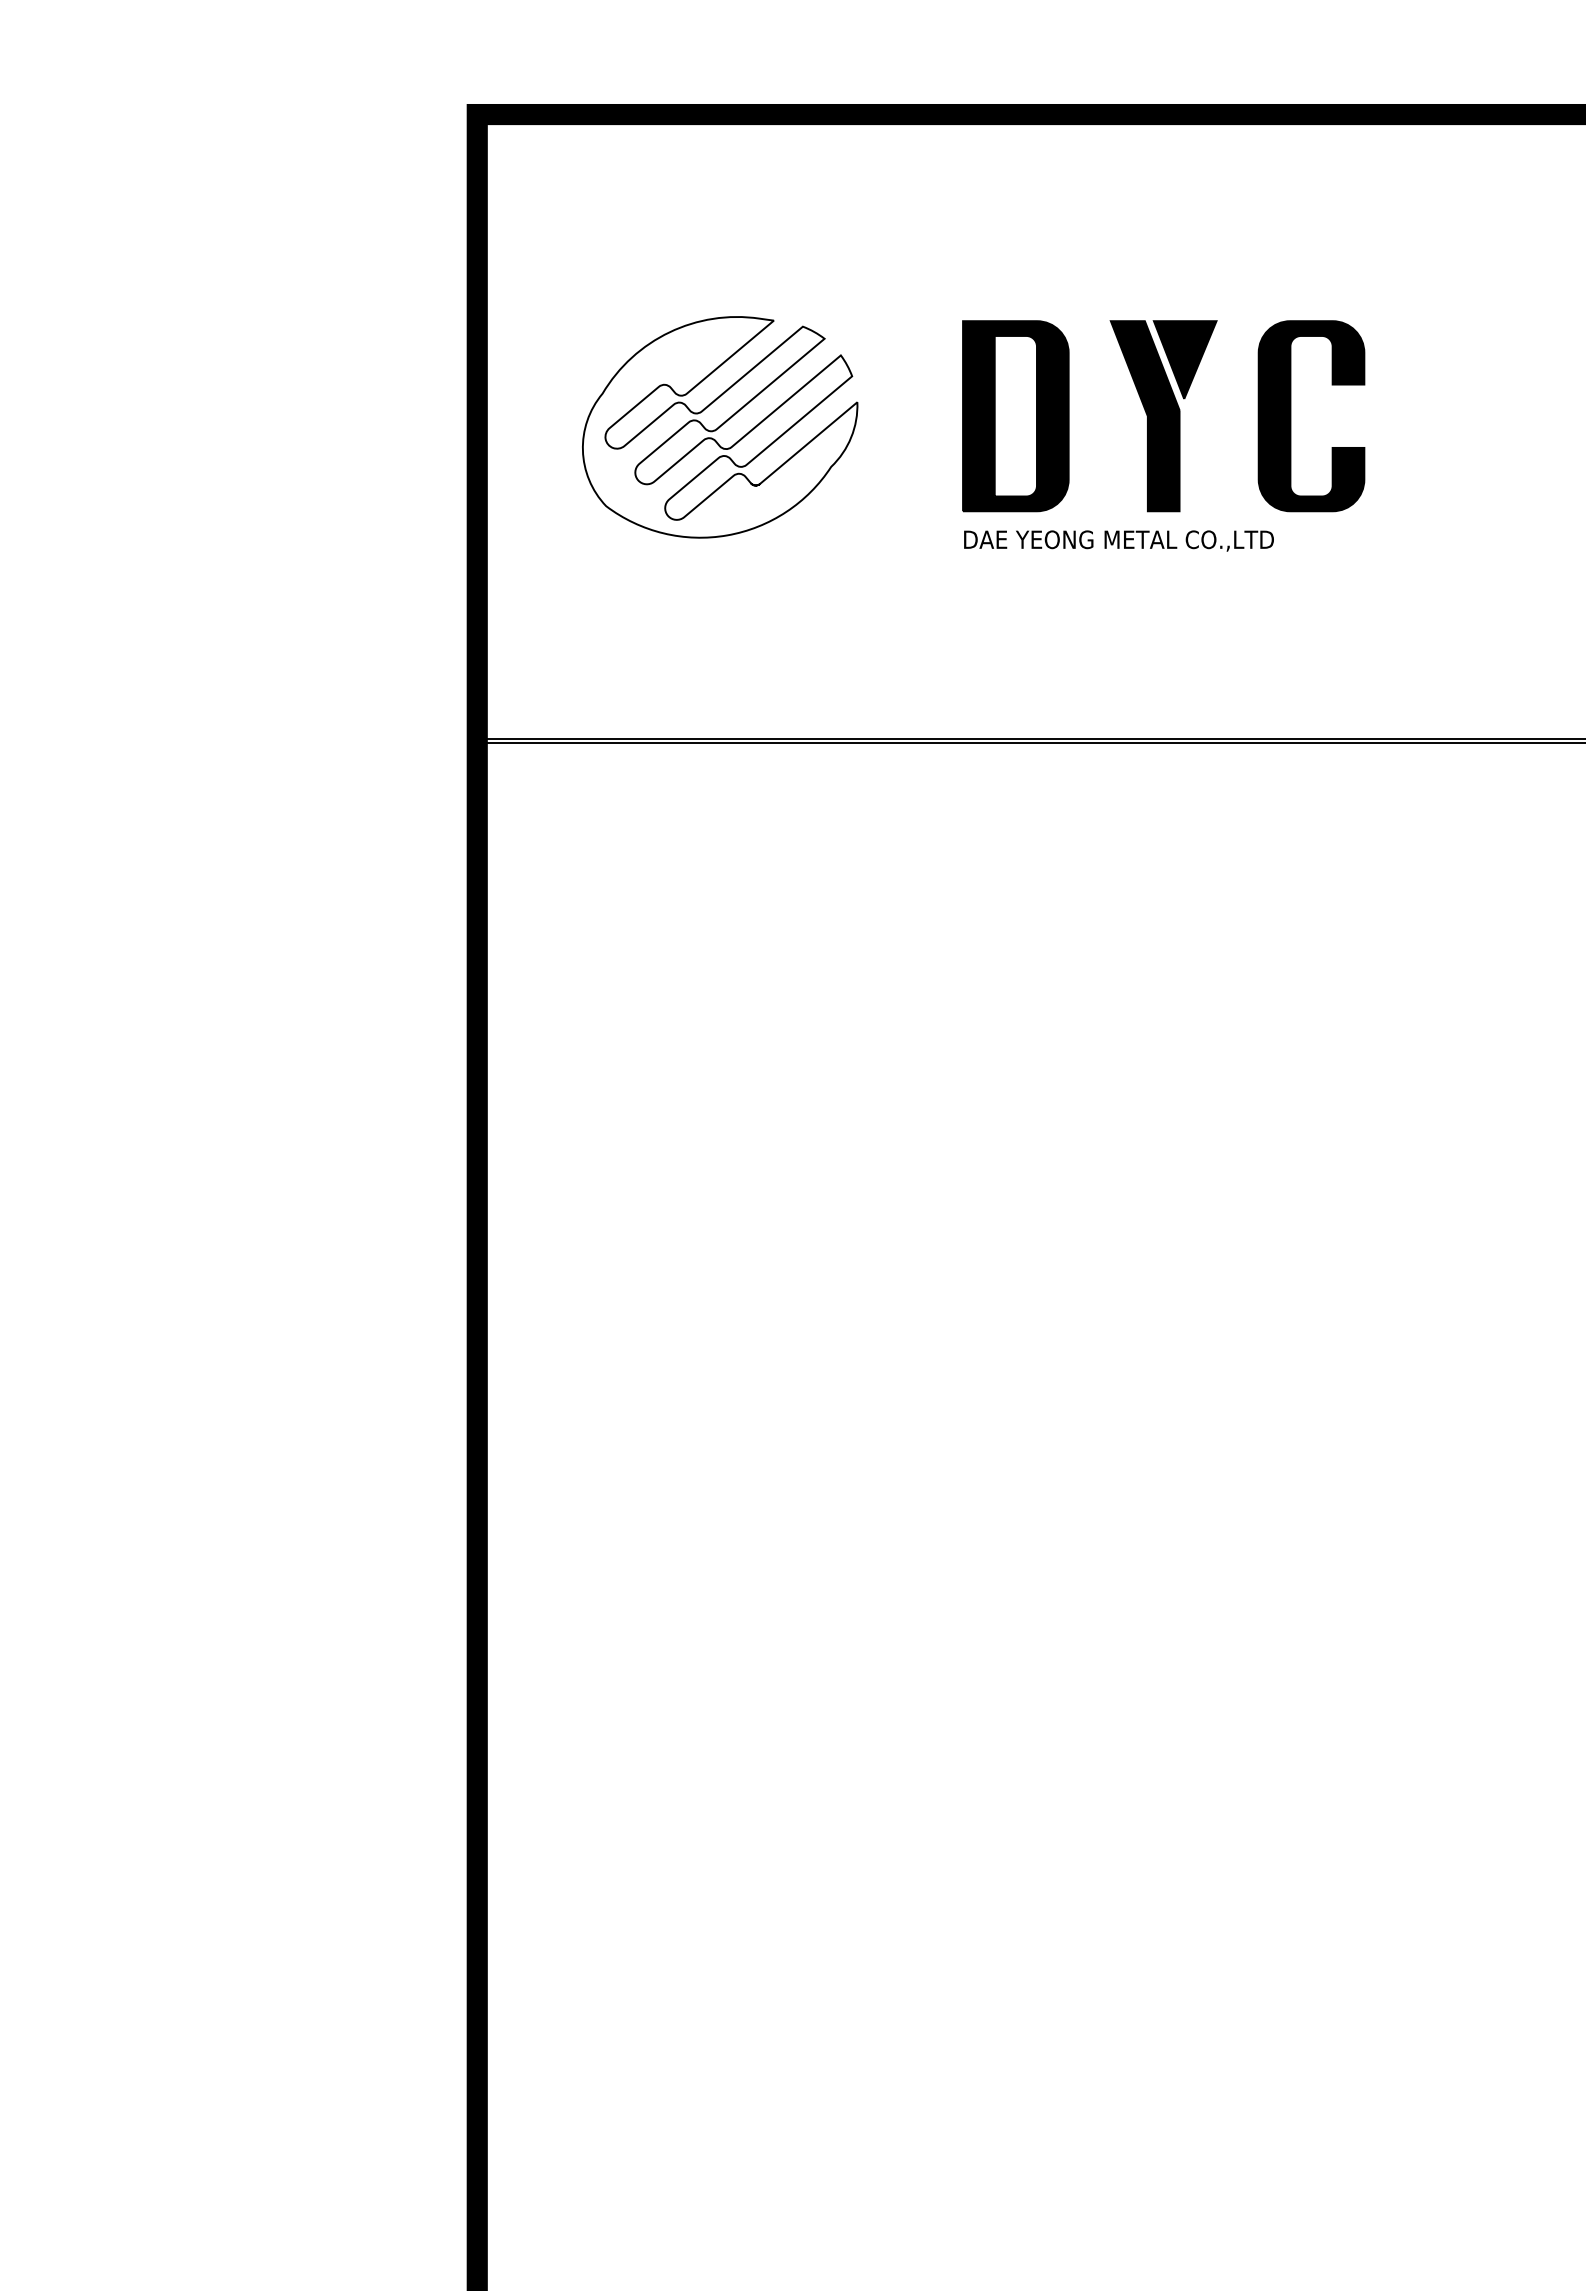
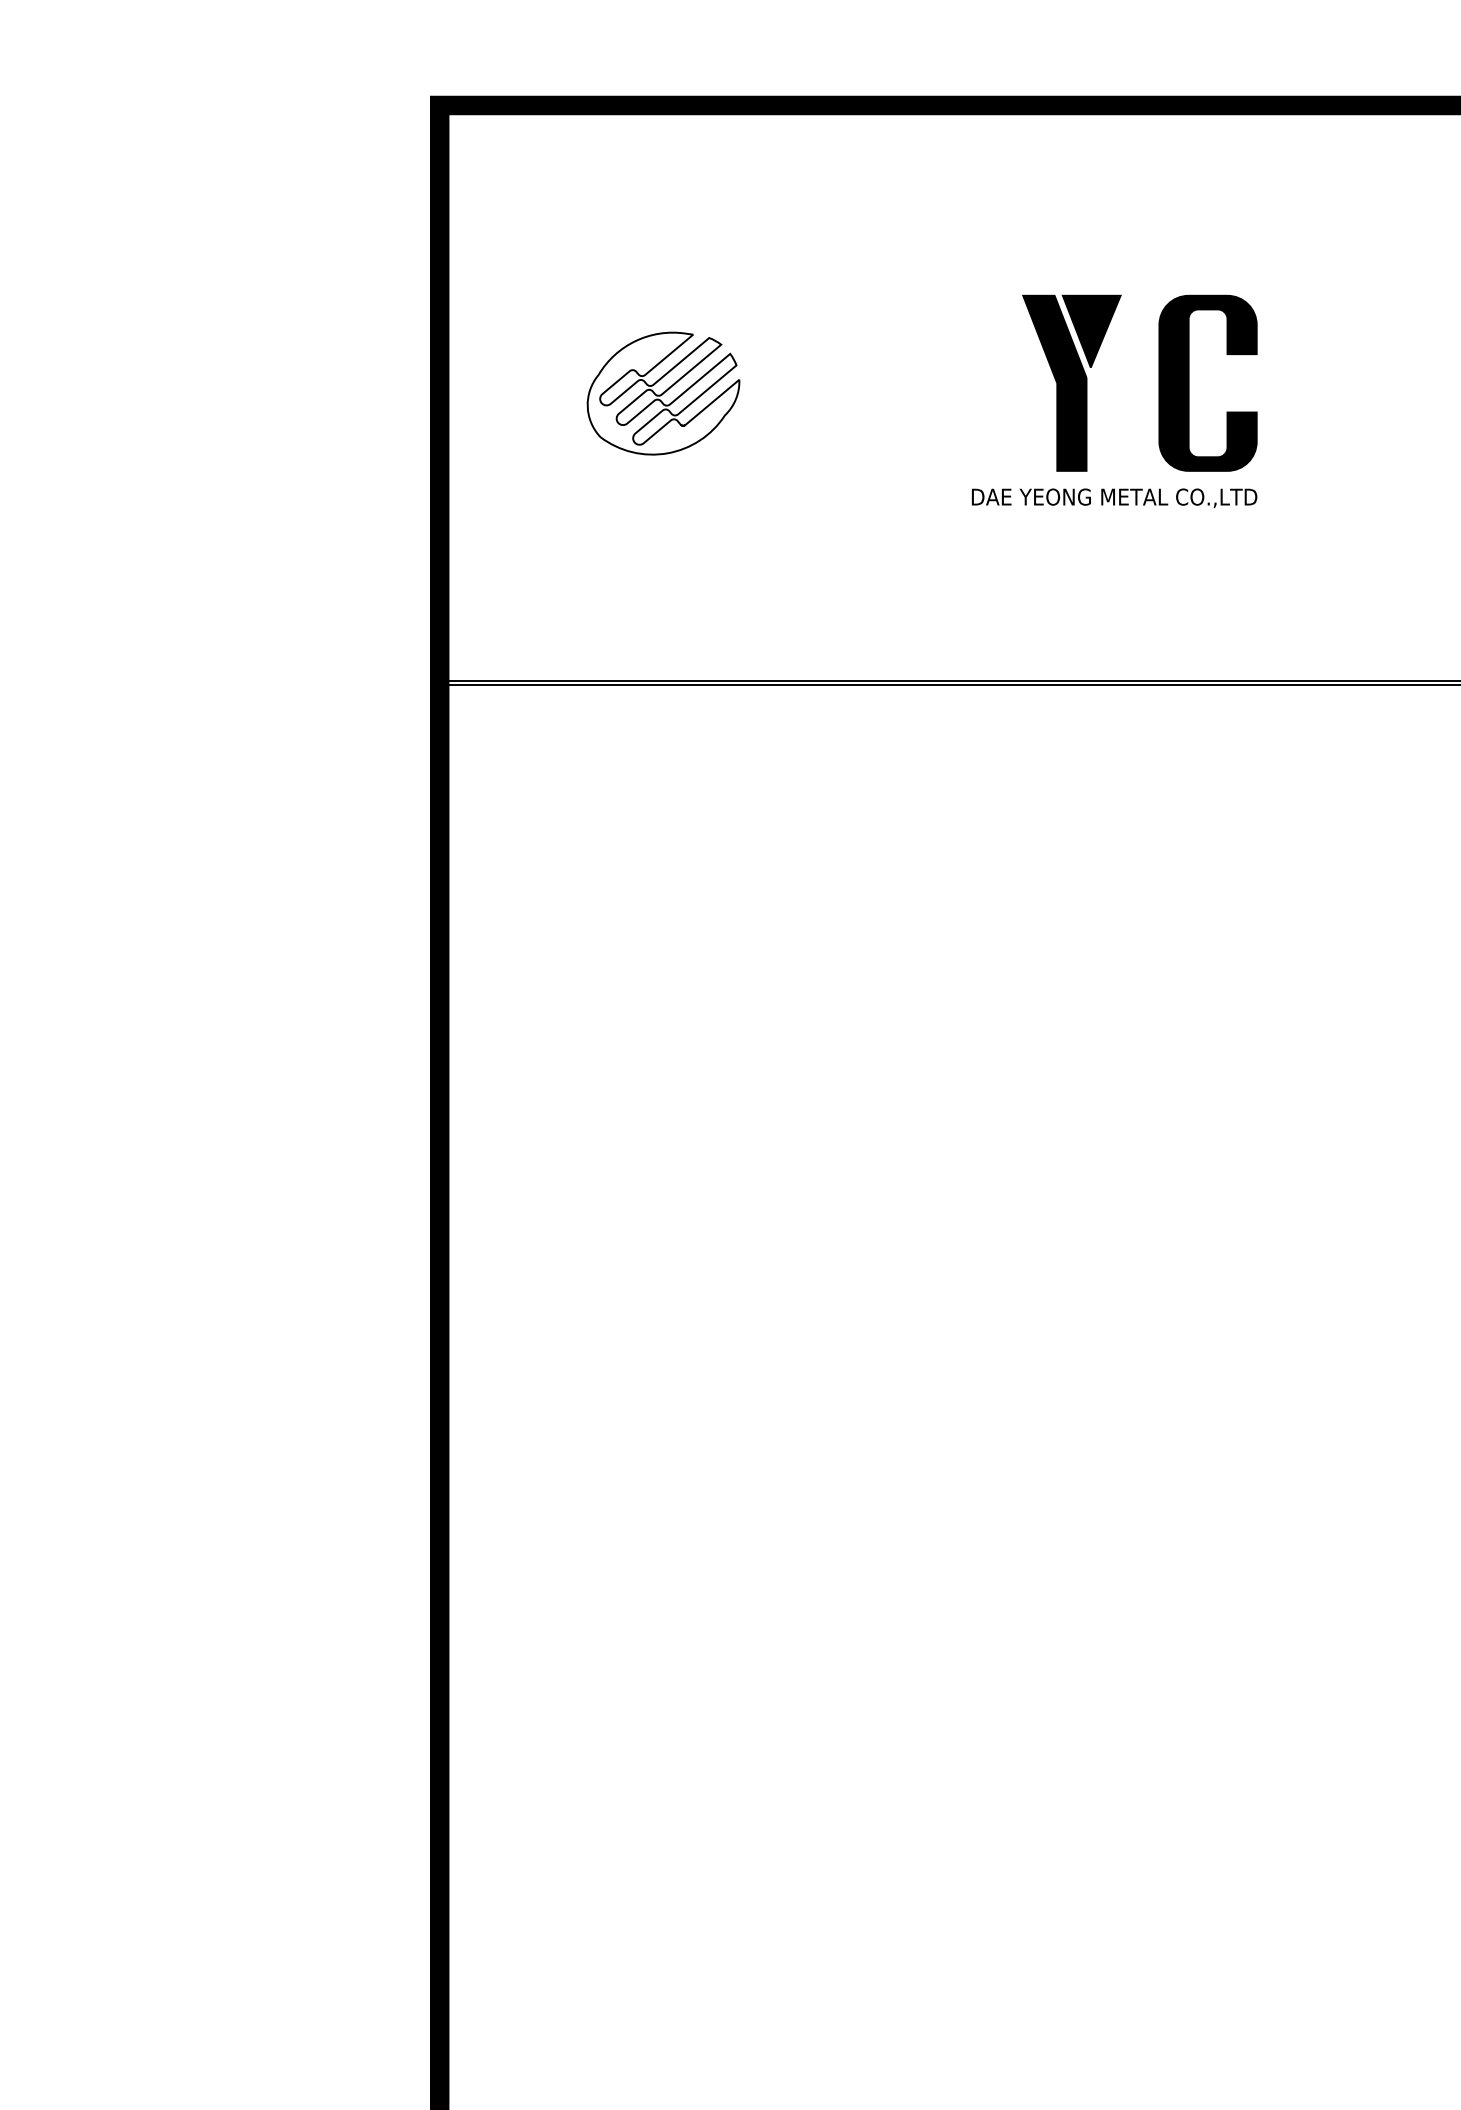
part: (1015, 416) -> (935, 383), removed
part: (720, 427) -> (663, 393), size x0.6
text: (1118, 540) -> (1114, 497), moved

